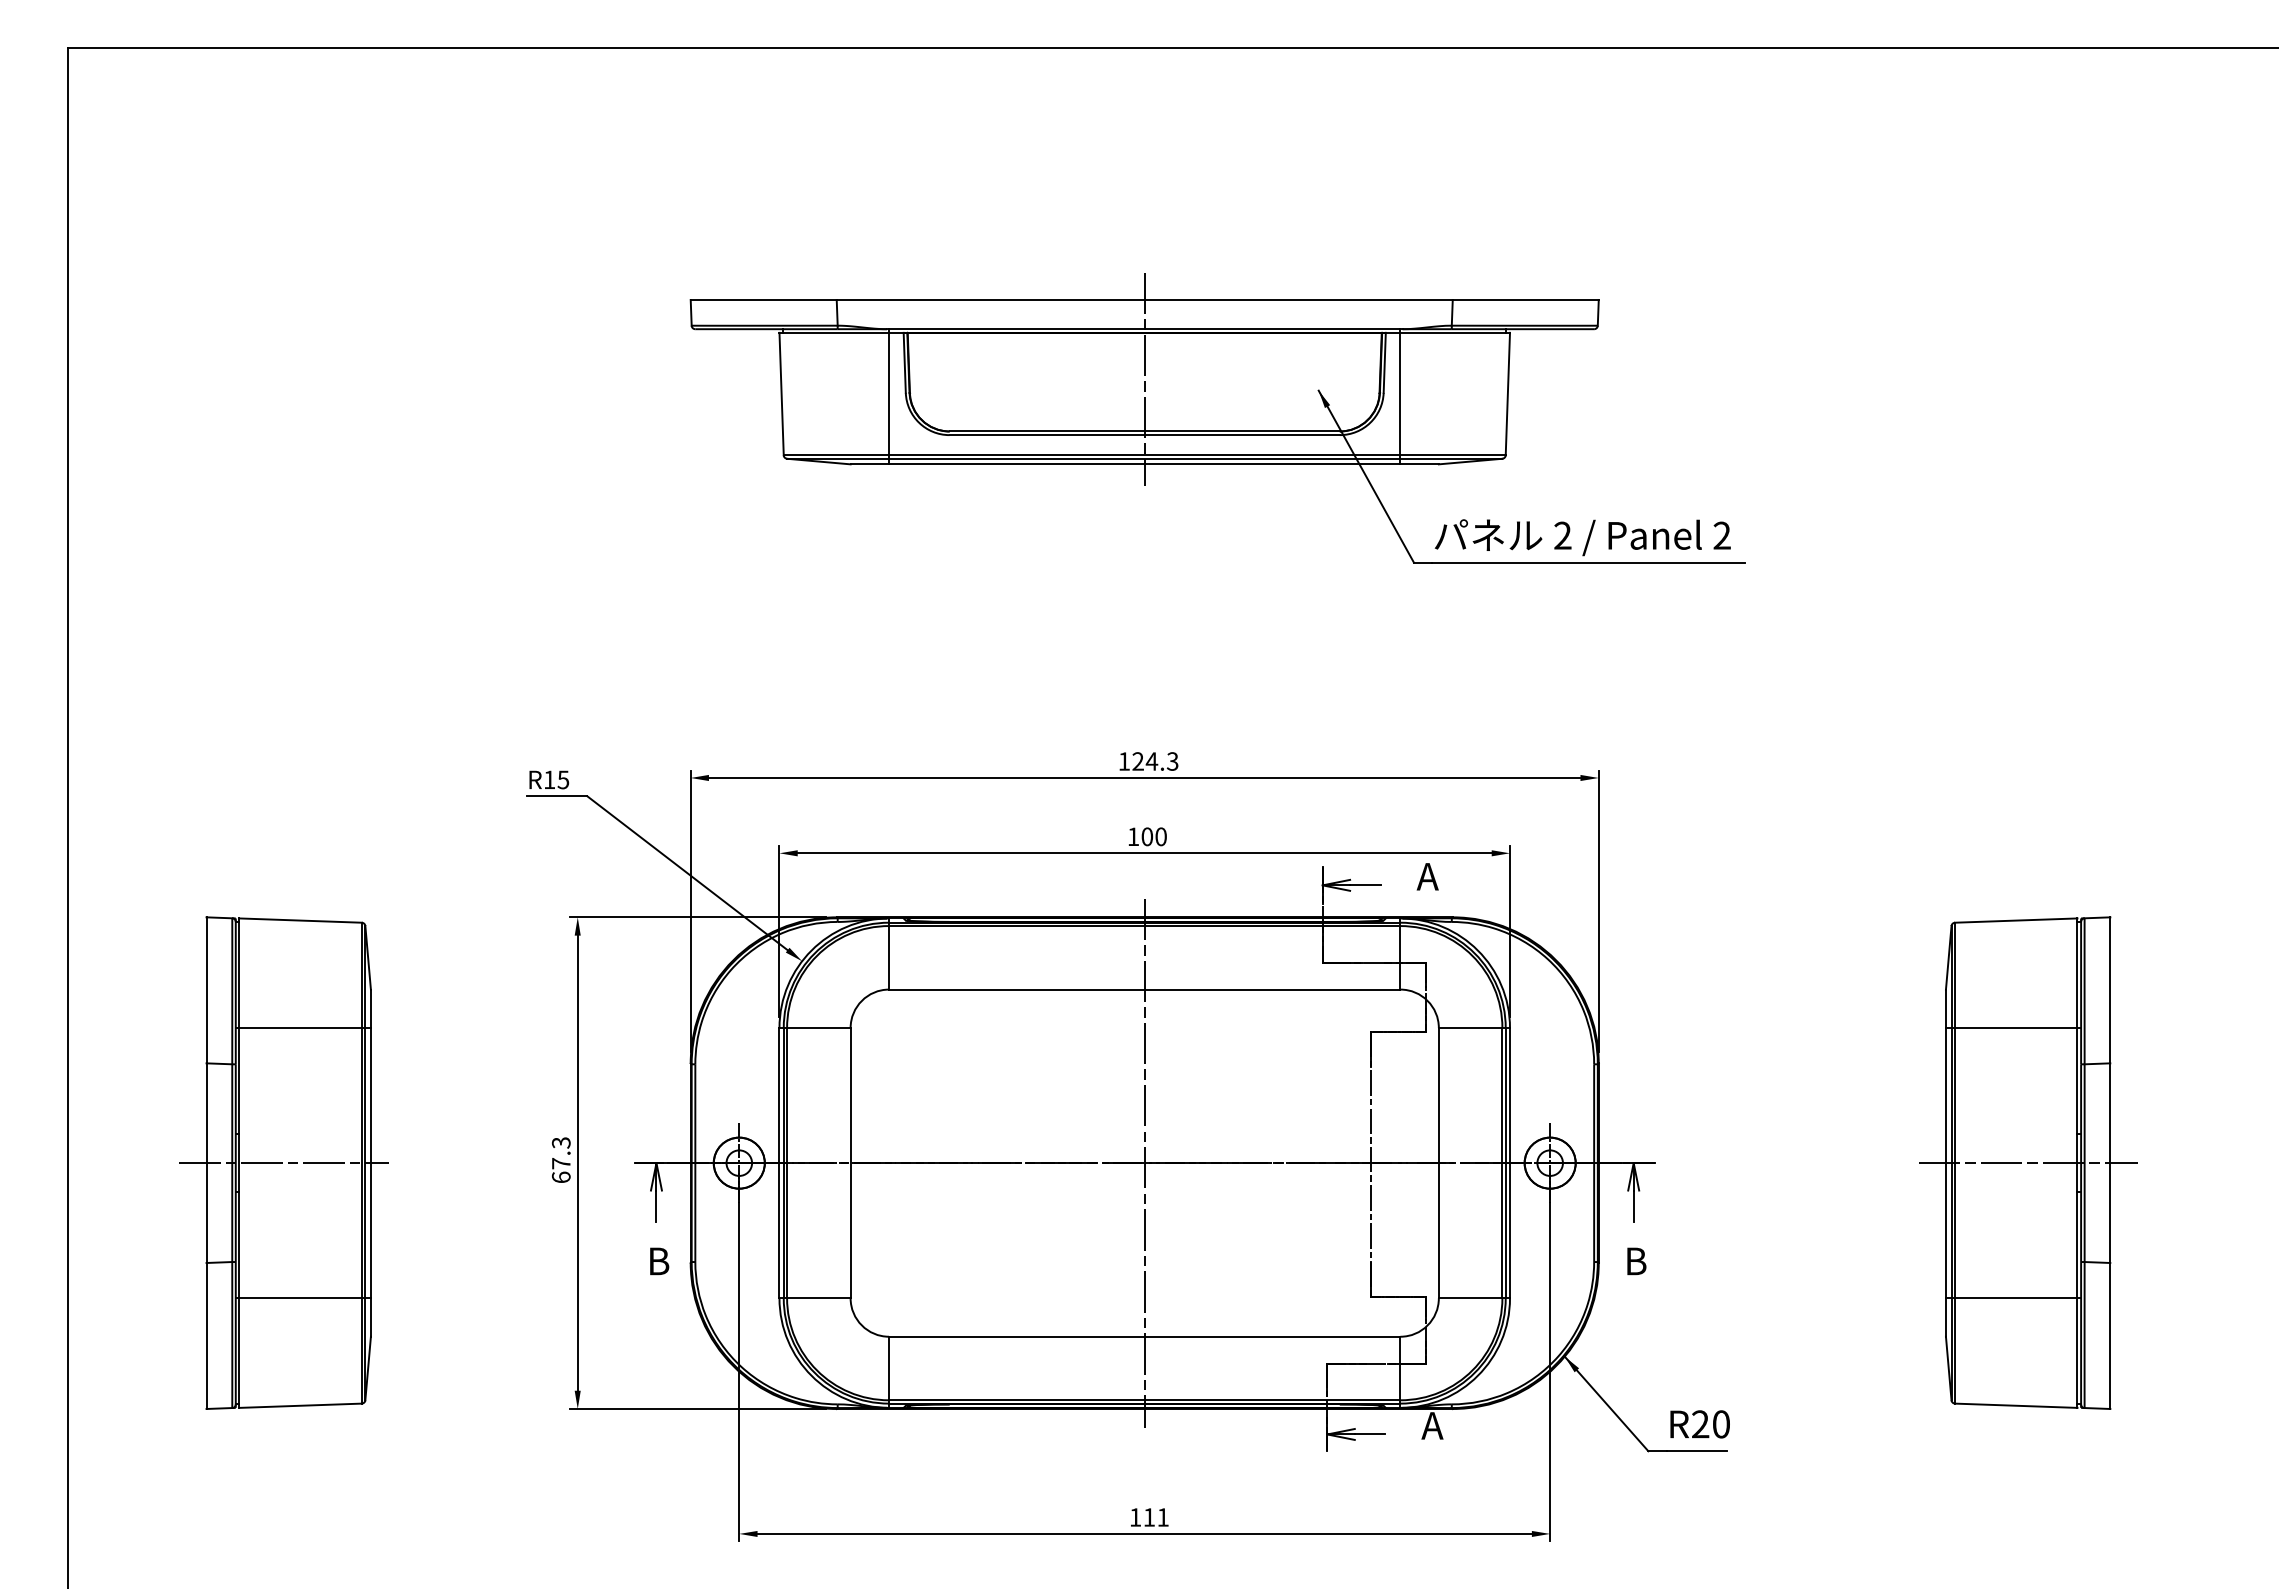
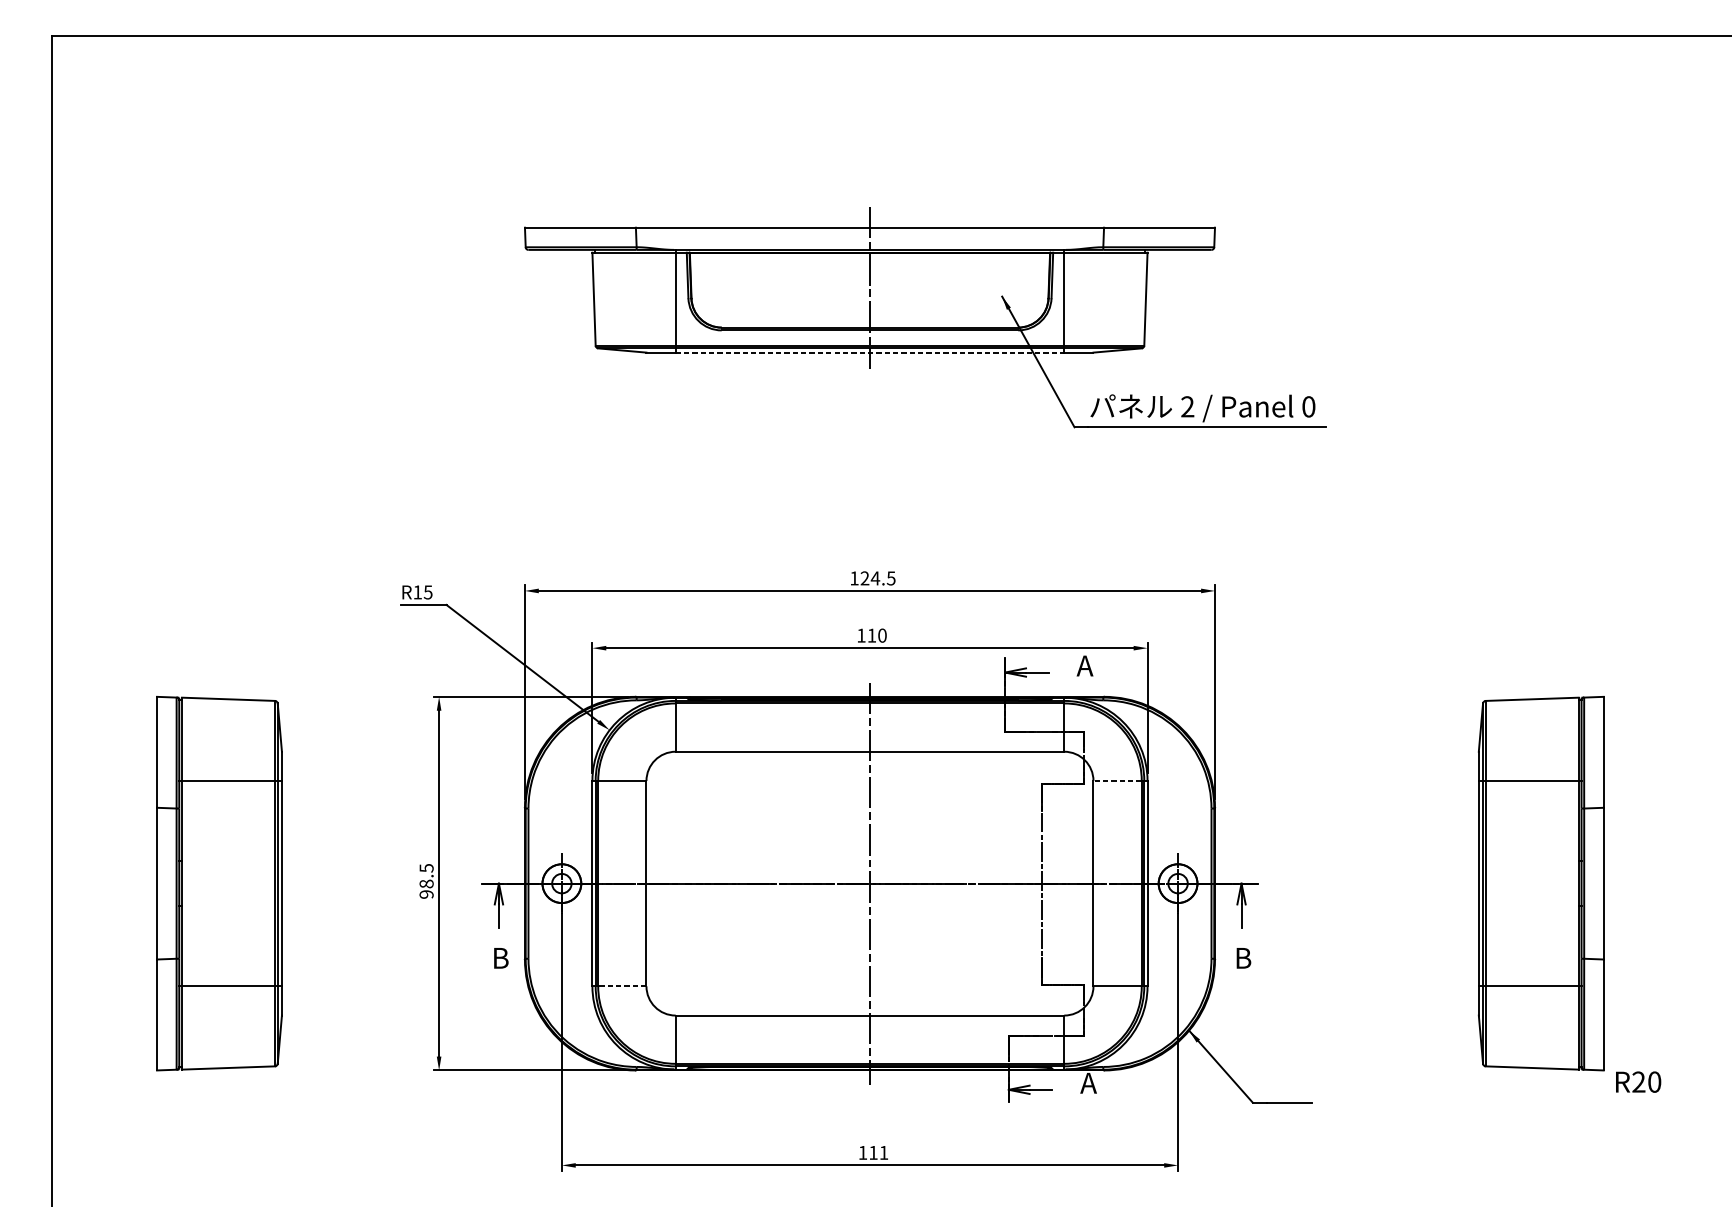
line: (1144, 464) -> (869, 352), solid -> dashed
text: (1721, 535) -> (1308, 406), 2 -> 0
text: (1172, 761) -> (891, 578), 124.3 -> 124.5
text: (1147, 836) -> (872, 635), 100 -> 110
line: (1470, 1028) -> (1117, 781), solid -> dashed
text: (560, 1160) -> (426, 881), 67.3 -> 98.5
line: (284, 1163) -> (216, 883), removed
line: (2027, 1163) -> (1540, 883), removed
line: (818, 1298) -> (622, 986), solid -> dashed
text: (1699, 1424) -> (1638, 1082), moved

